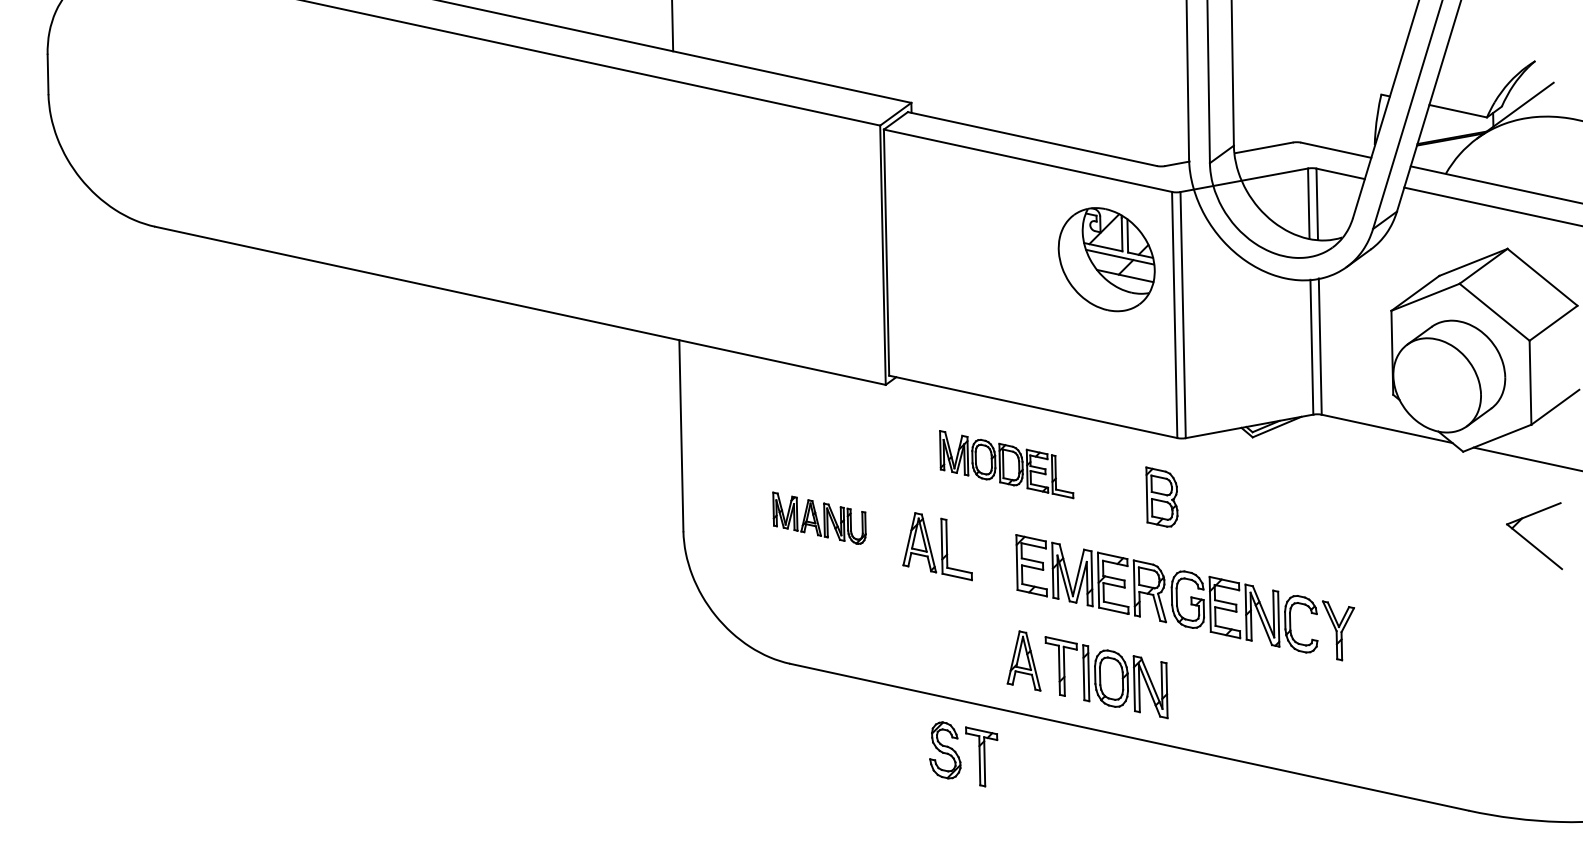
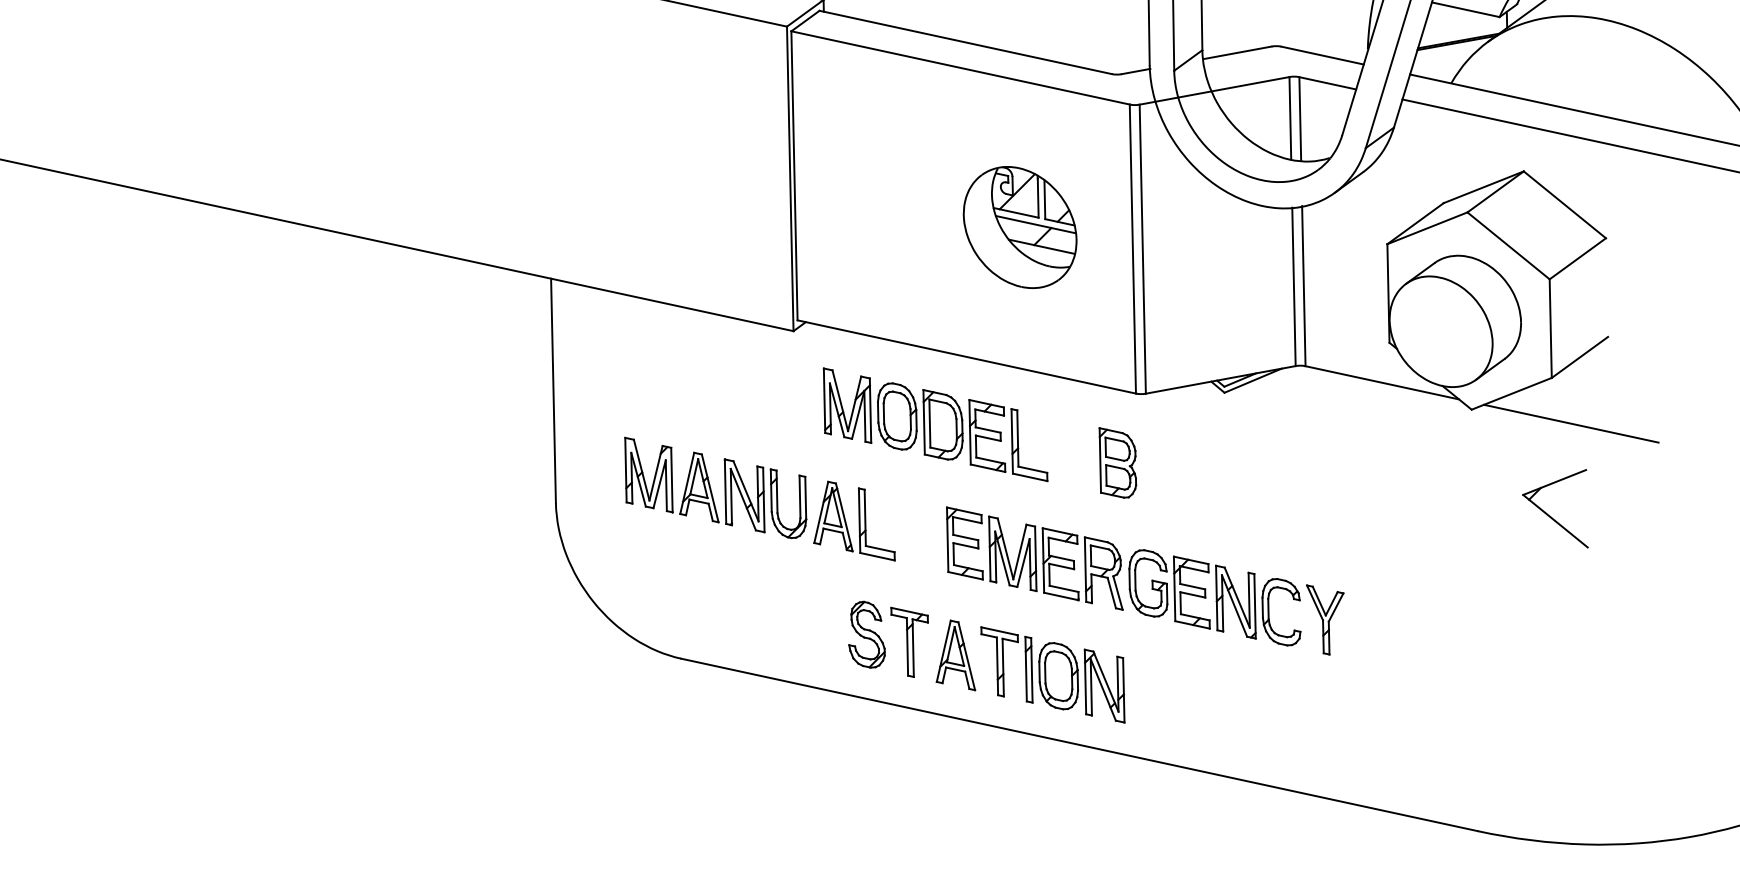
part: (1106, 259) -> (1019, 227), moved
part: (1006, 464) -> (935, 424), size x1.43
part: (819, 517) -> (715, 486), size x1.67
part: (963, 754) -> (888, 639), moved

